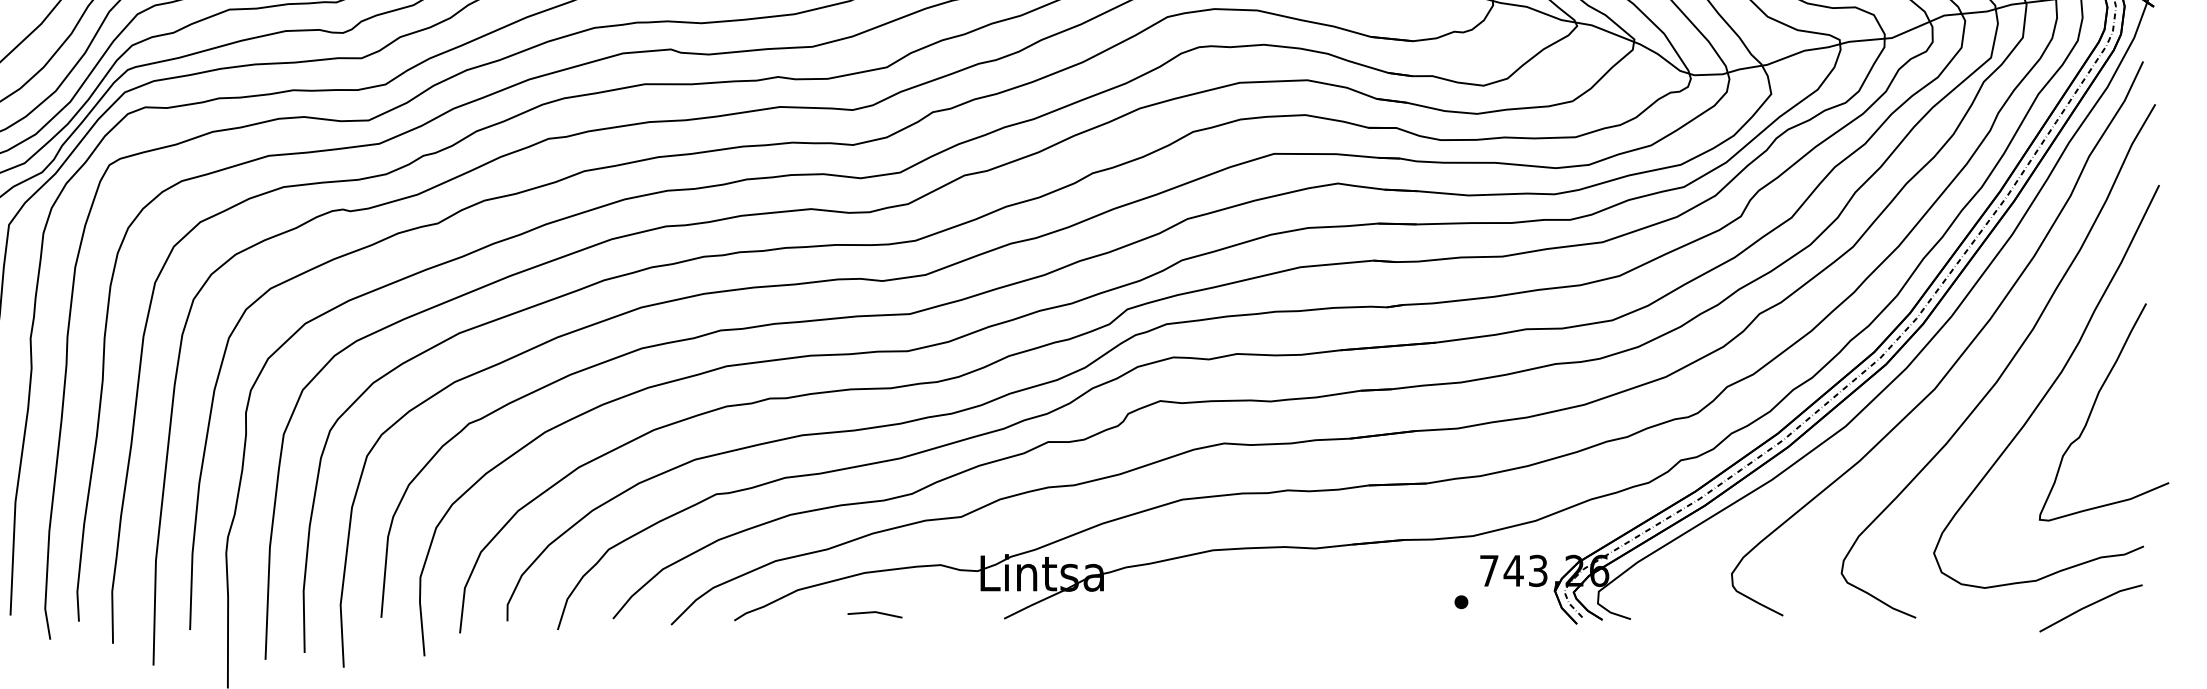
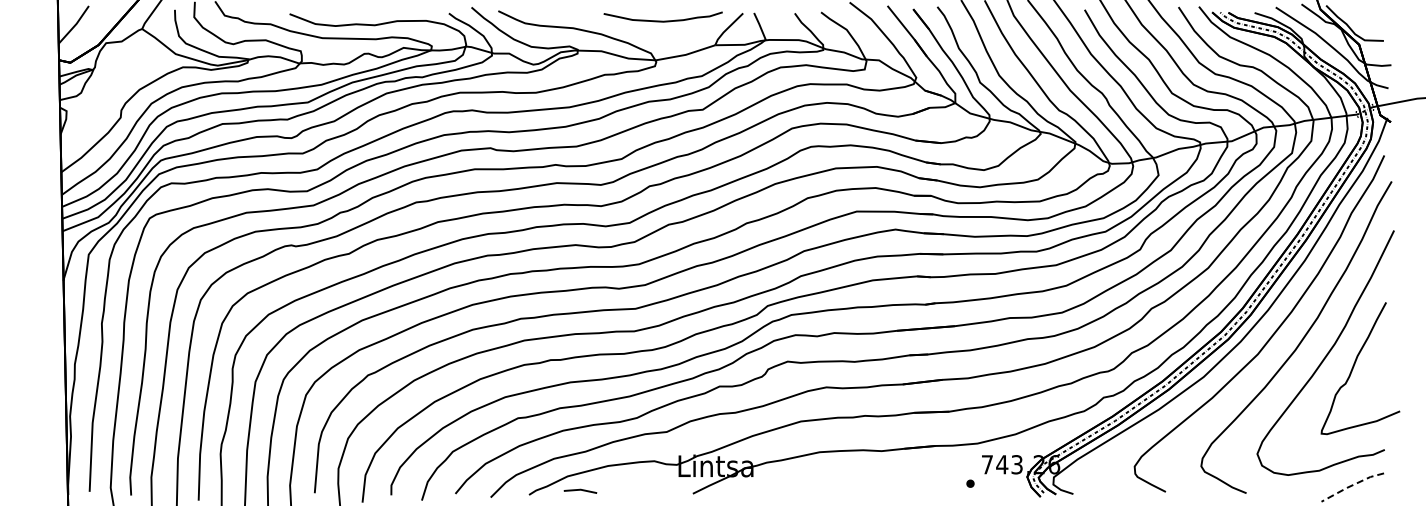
line: (2089, 605) -> (1351, 485), solid -> dashed
line: (875, 613) -> (580, 490), moved

